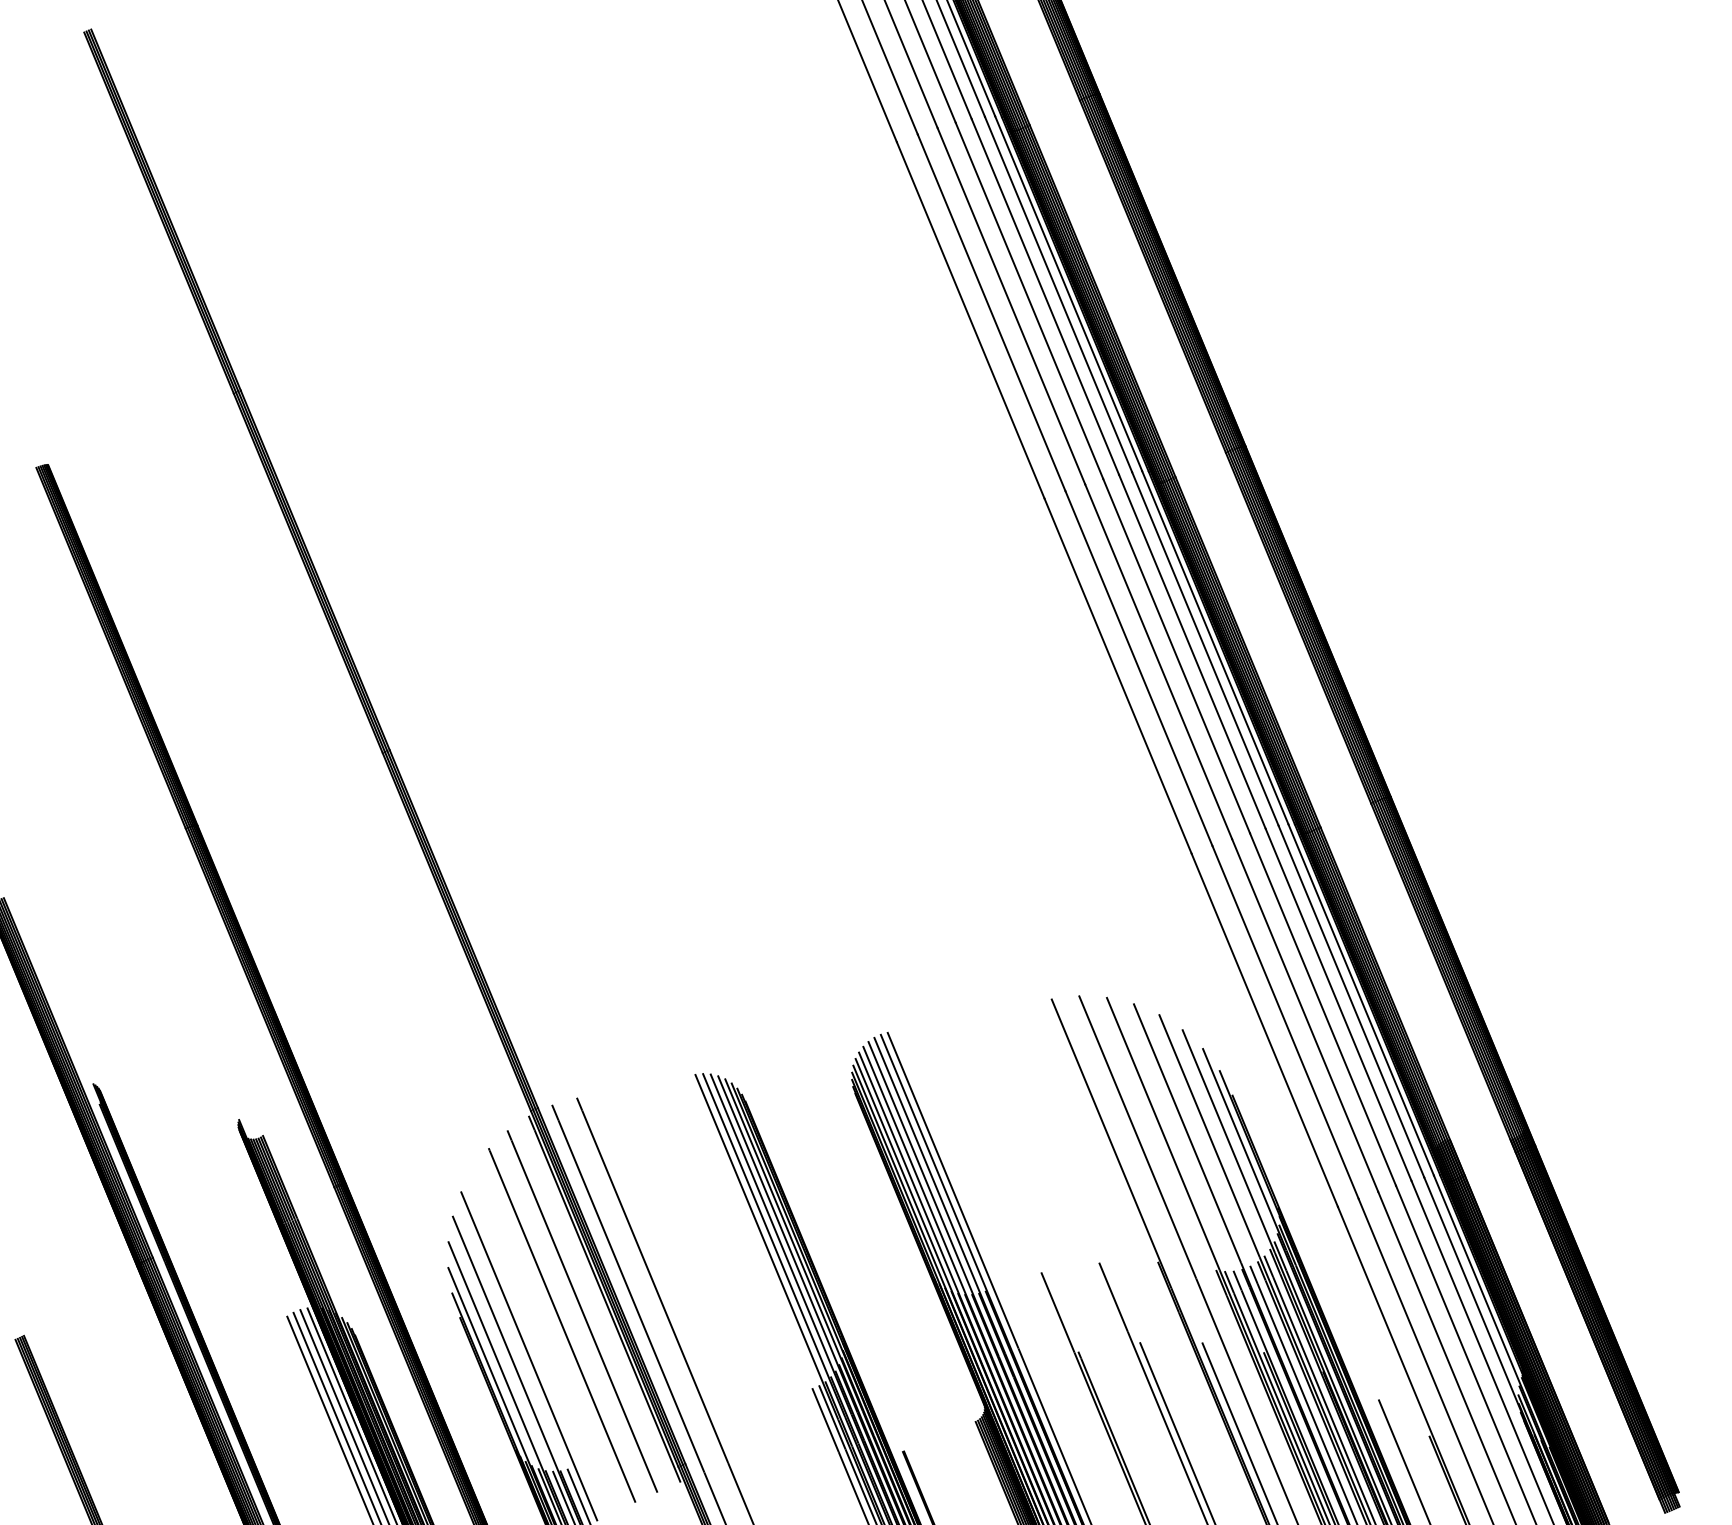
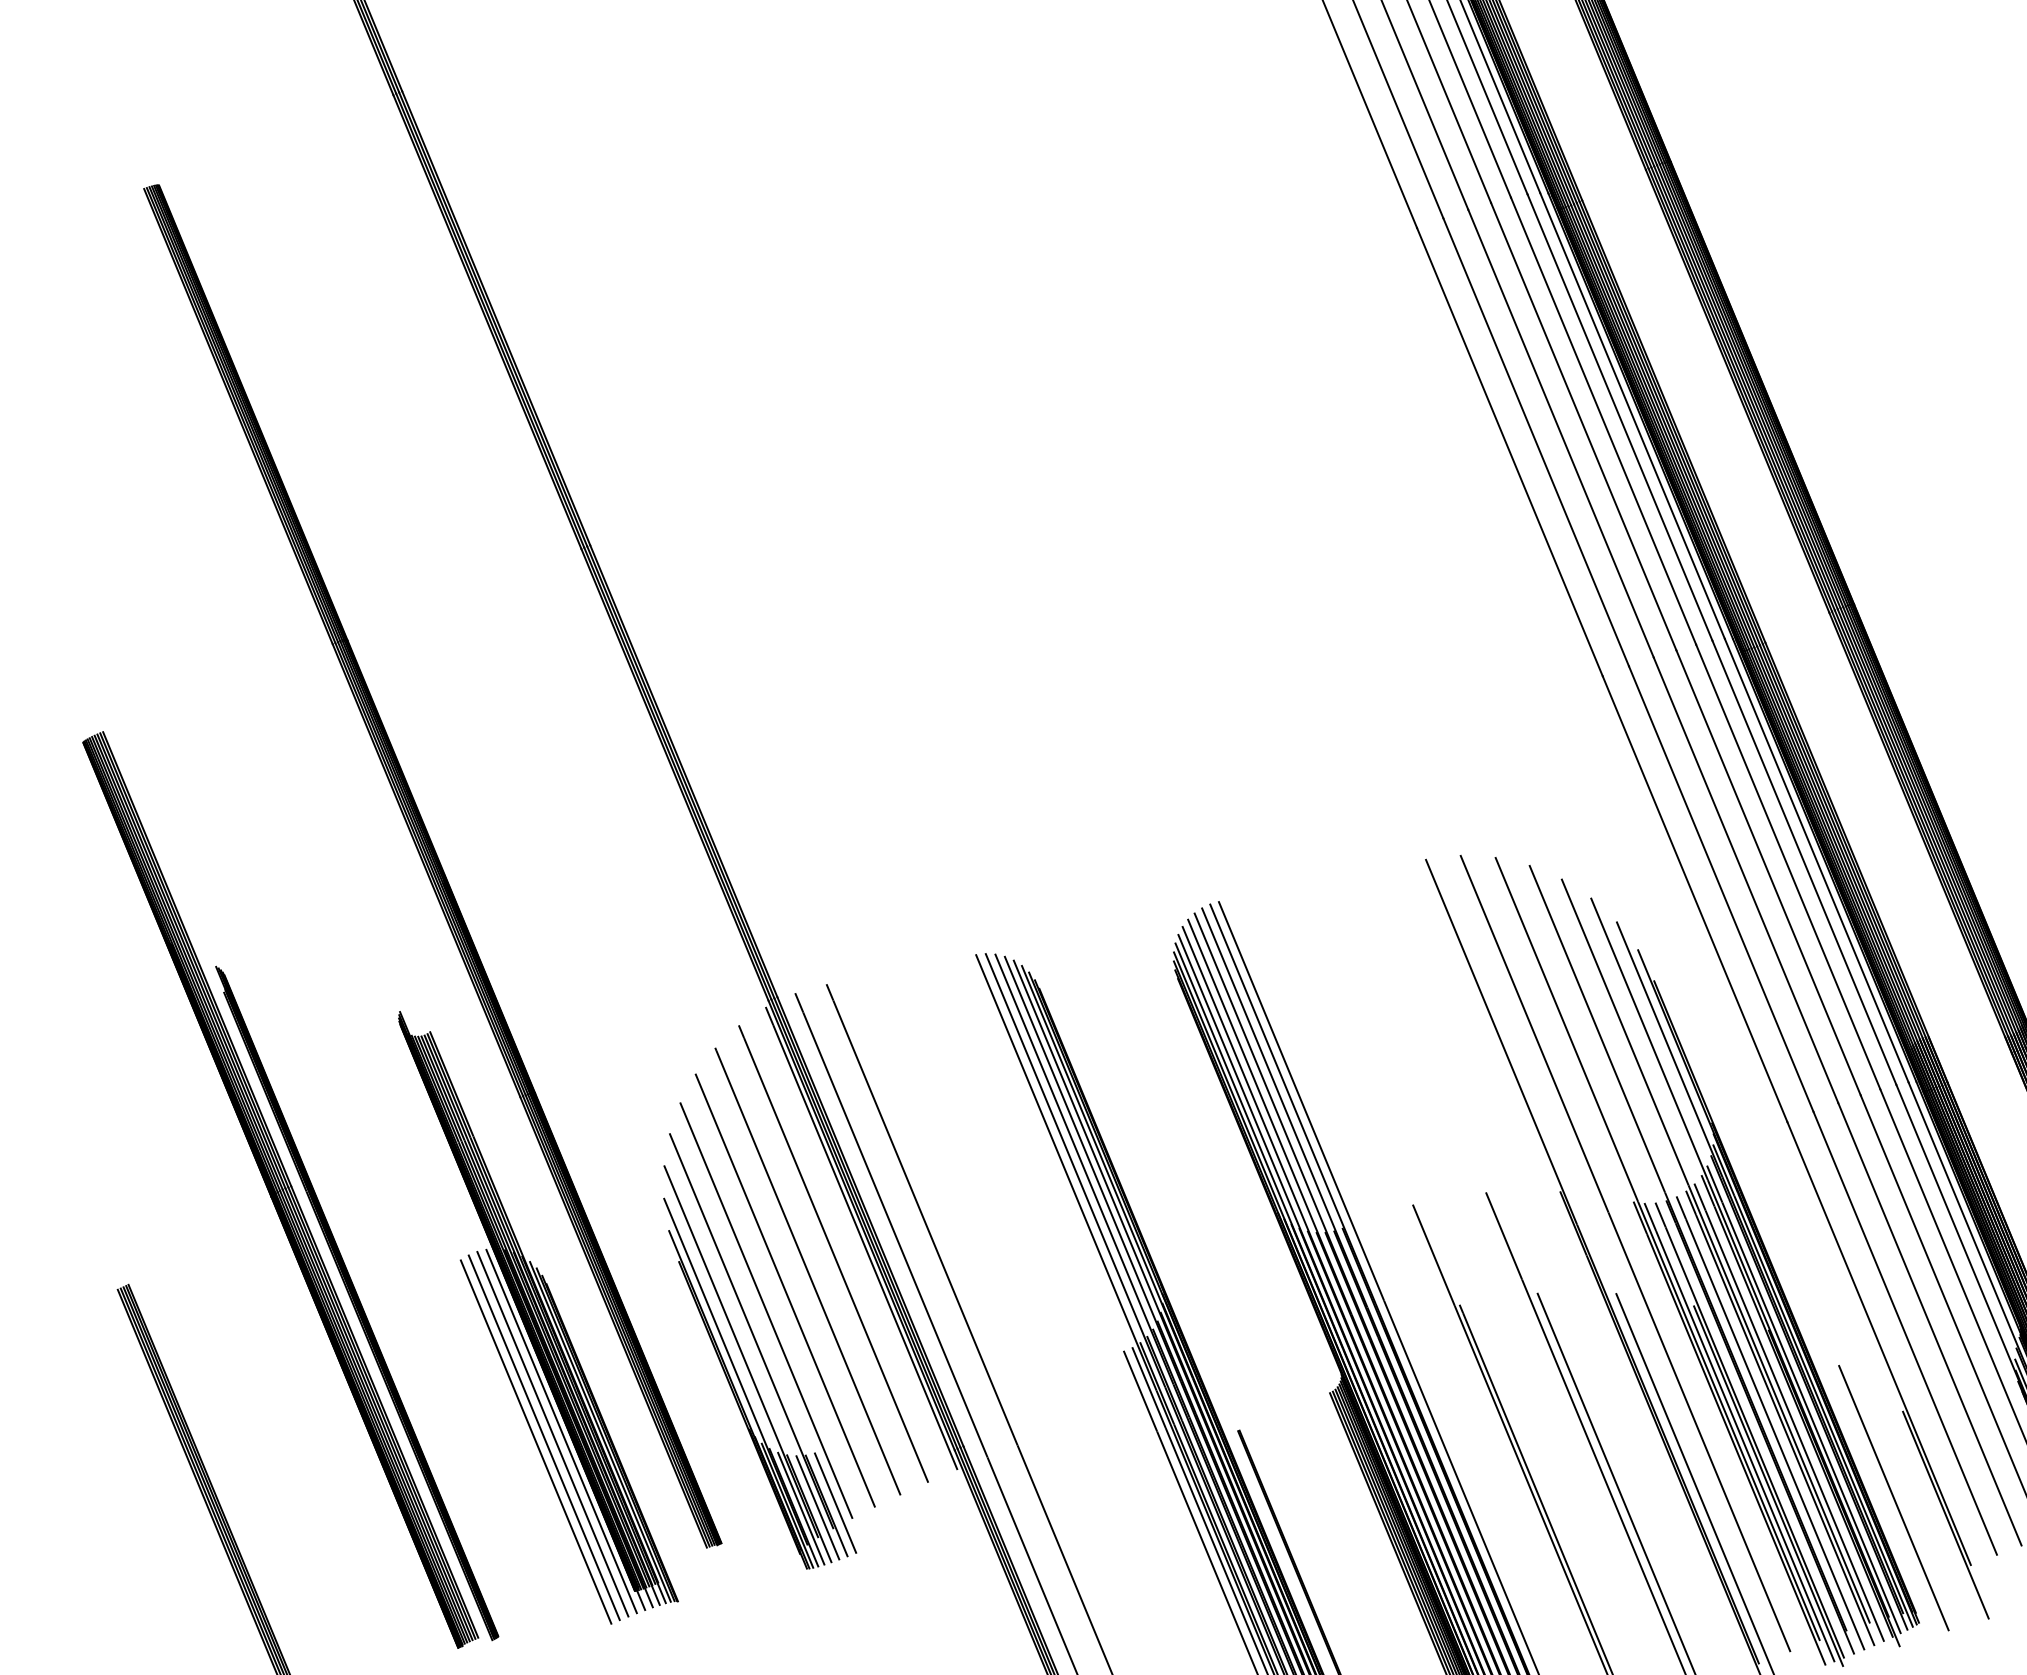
line: (544, 1340) -> (785, 1290), added

